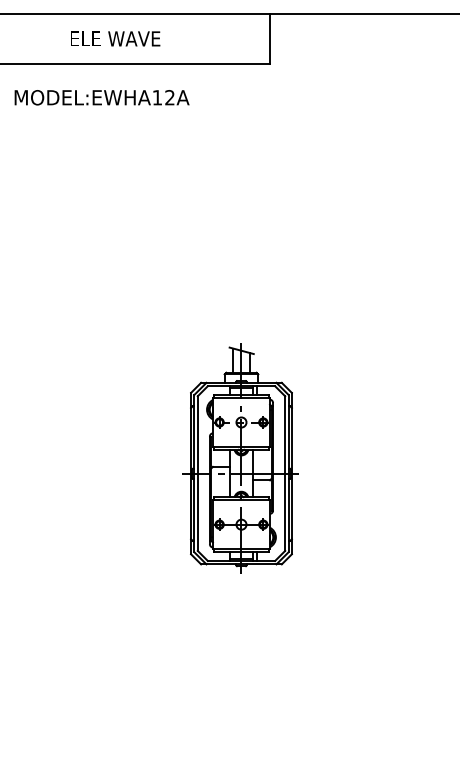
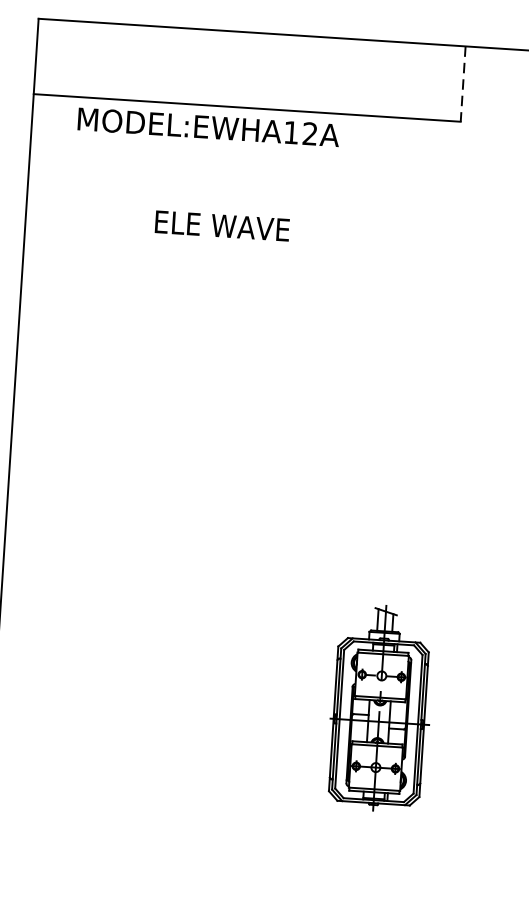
text: (115, 38) -> (222, 225), moved
line: (269, 39) -> (462, 84), solid -> dashed
text: (101, 97) -> (207, 126), moved
part: (240, 458) -> (378, 708), size x0.6

